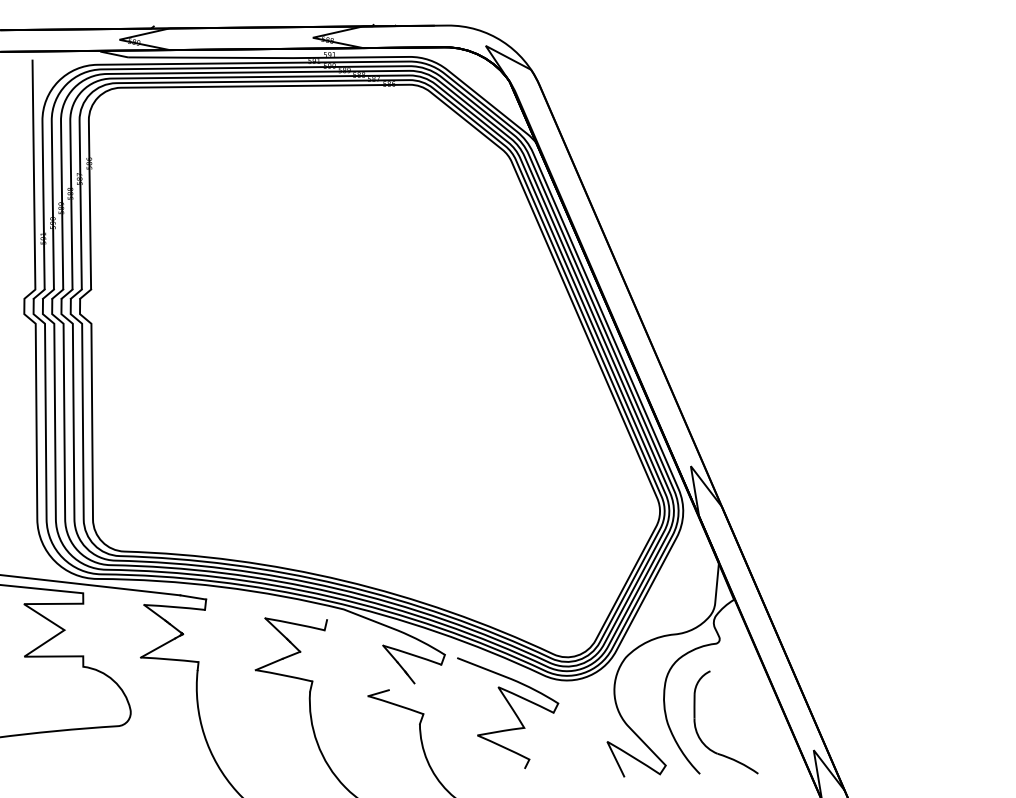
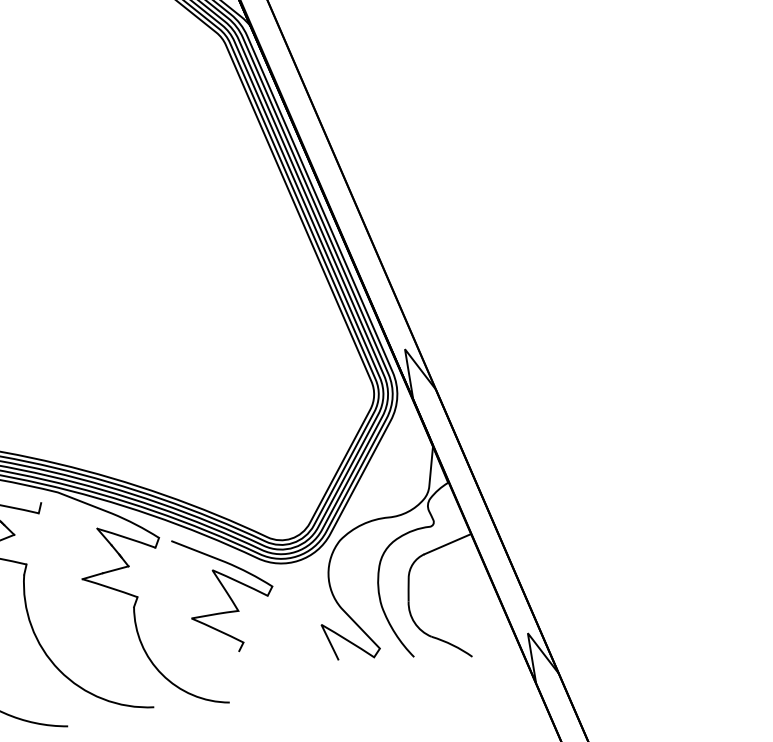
line: (733, 661) -> (447, 544), added
line: (401, 686) -> (115, 569), added

